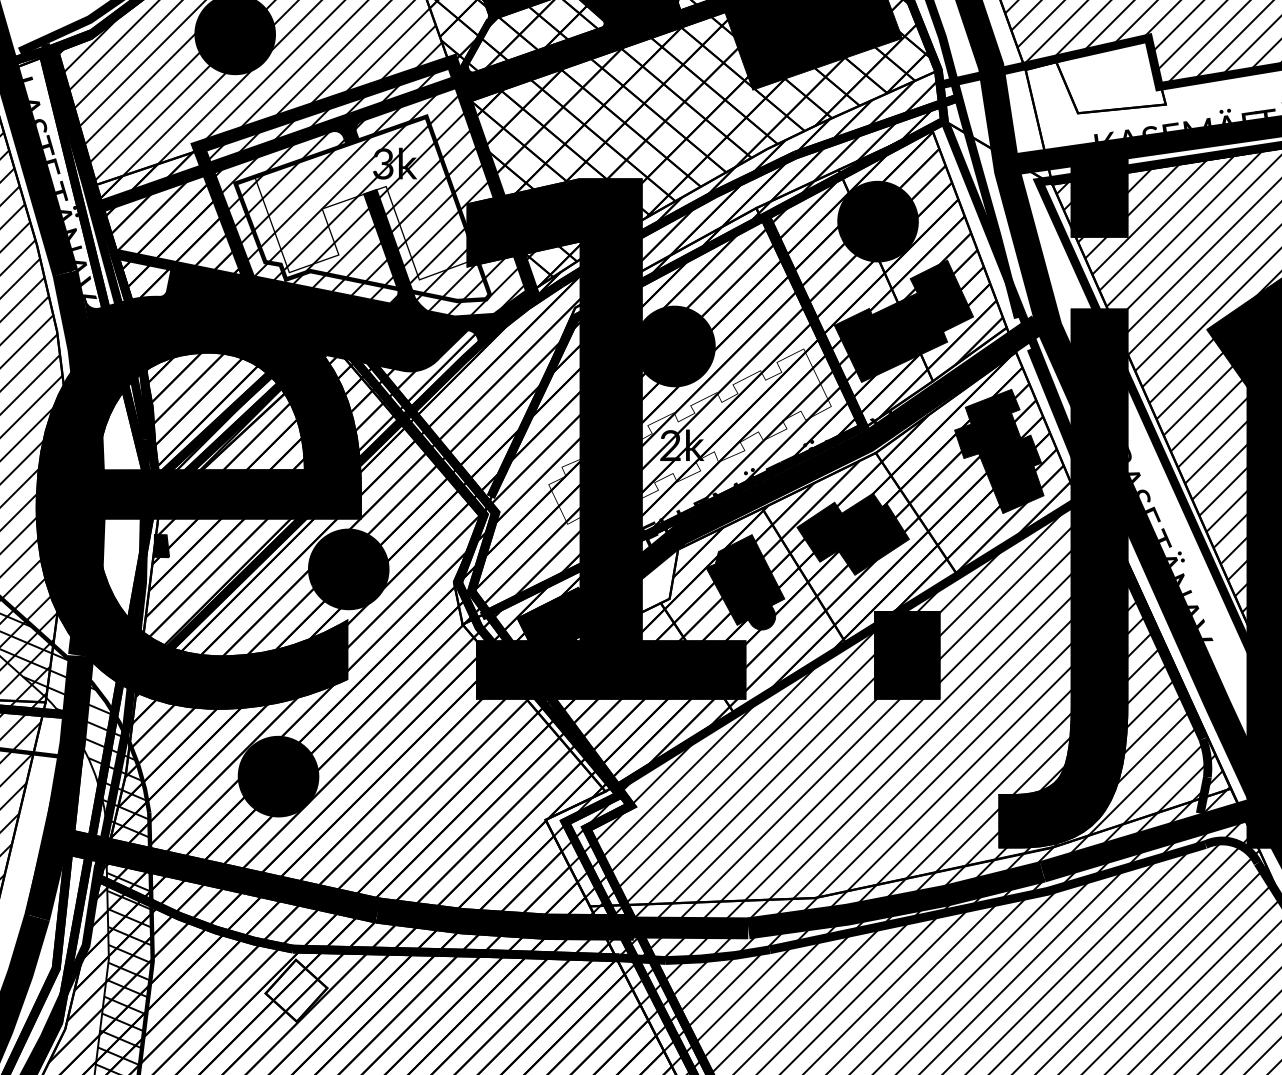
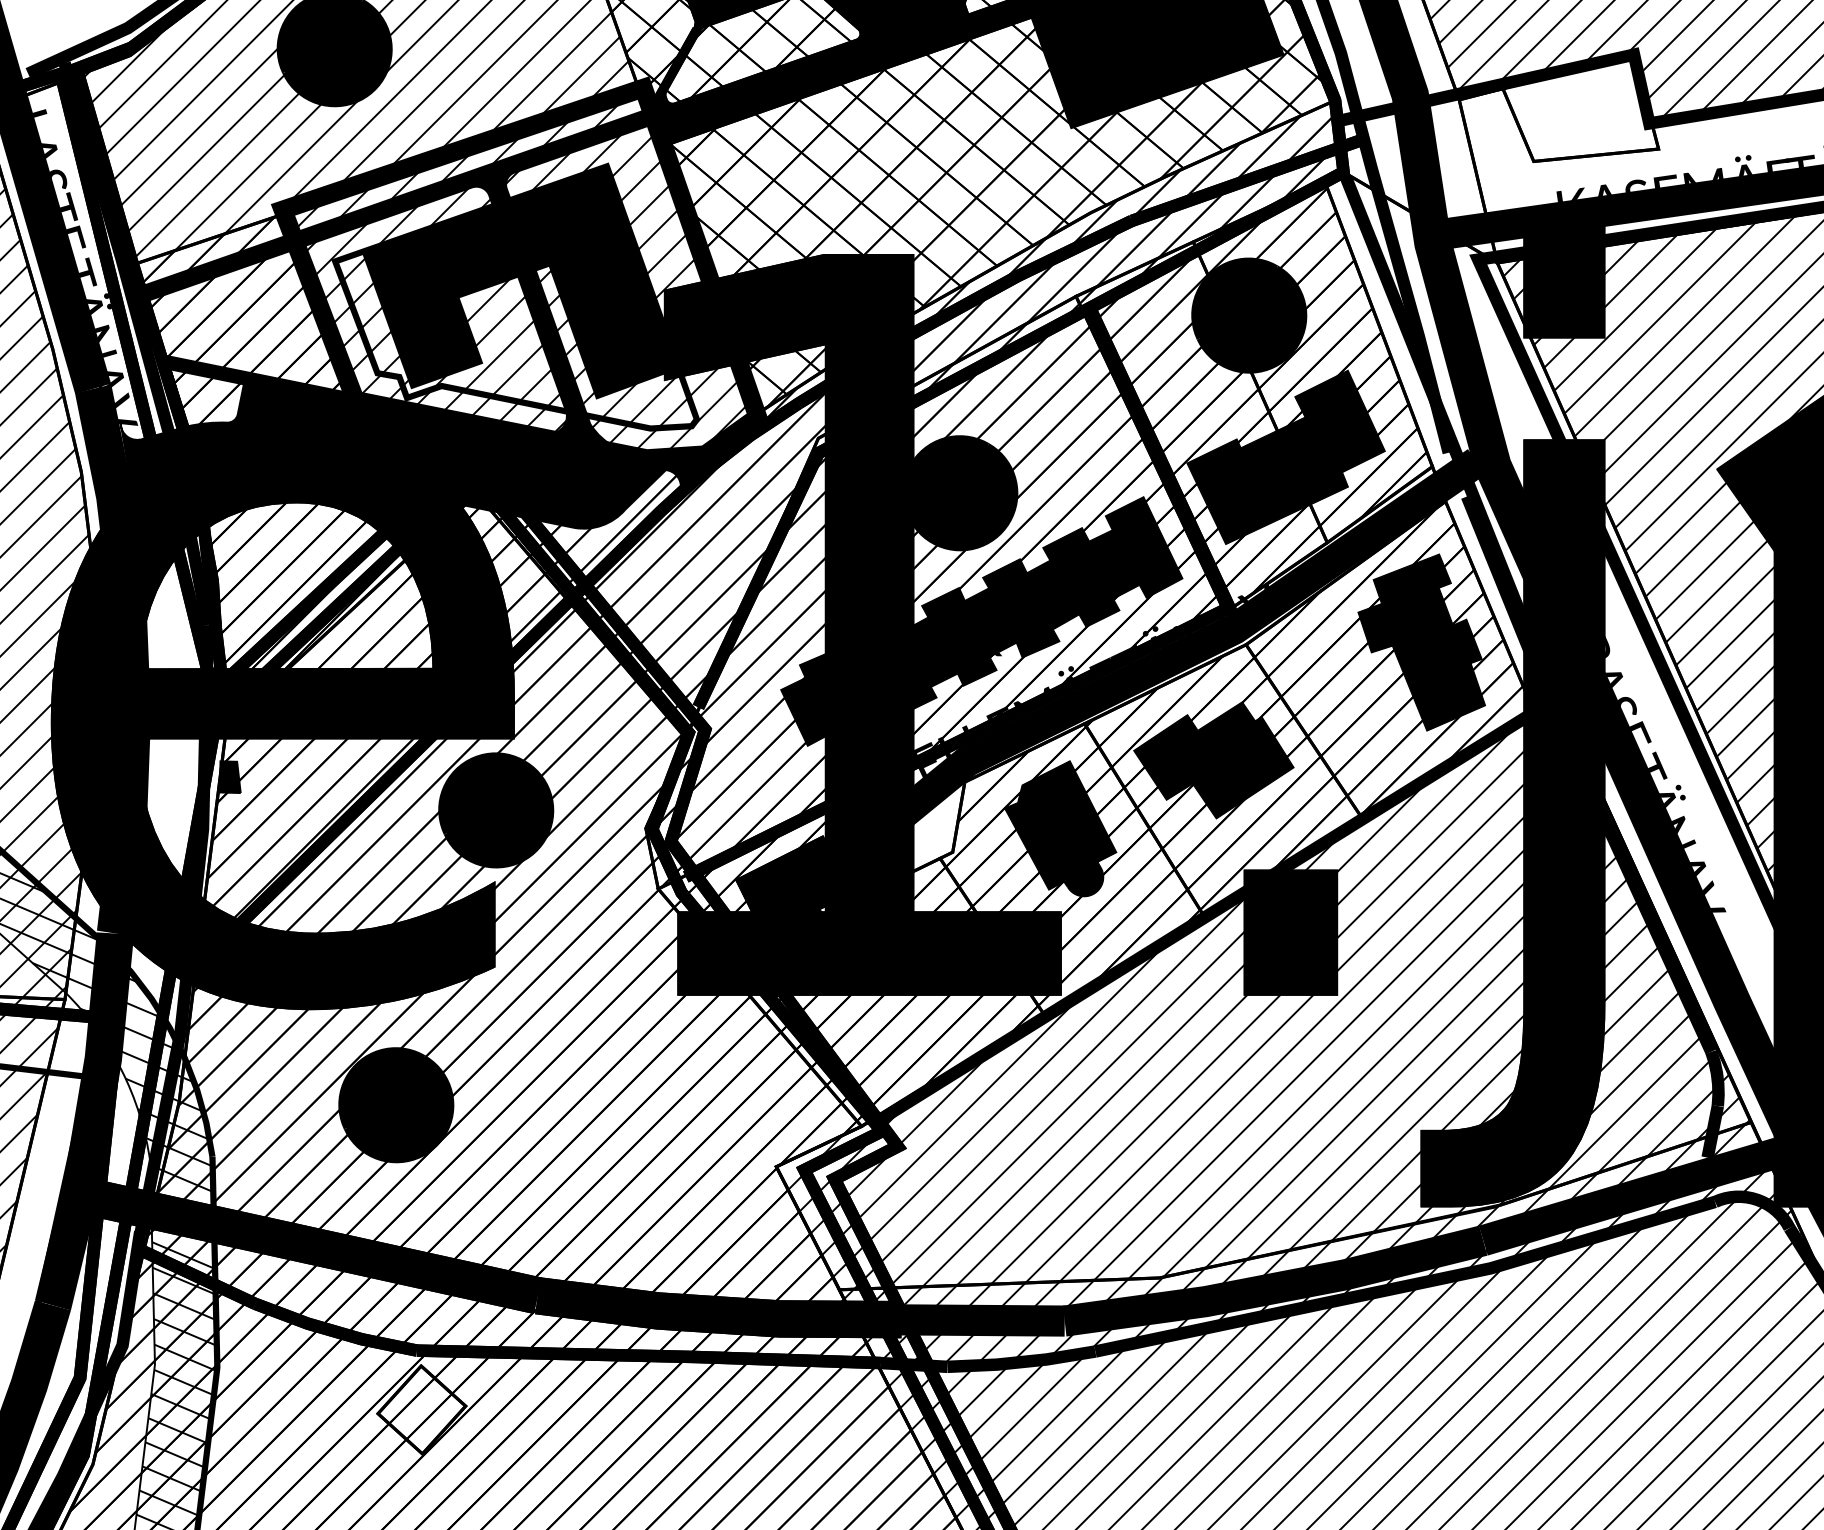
fill: (365, 198) -> (520, 282), added
fill: (689, 436) -> (981, 621), added

